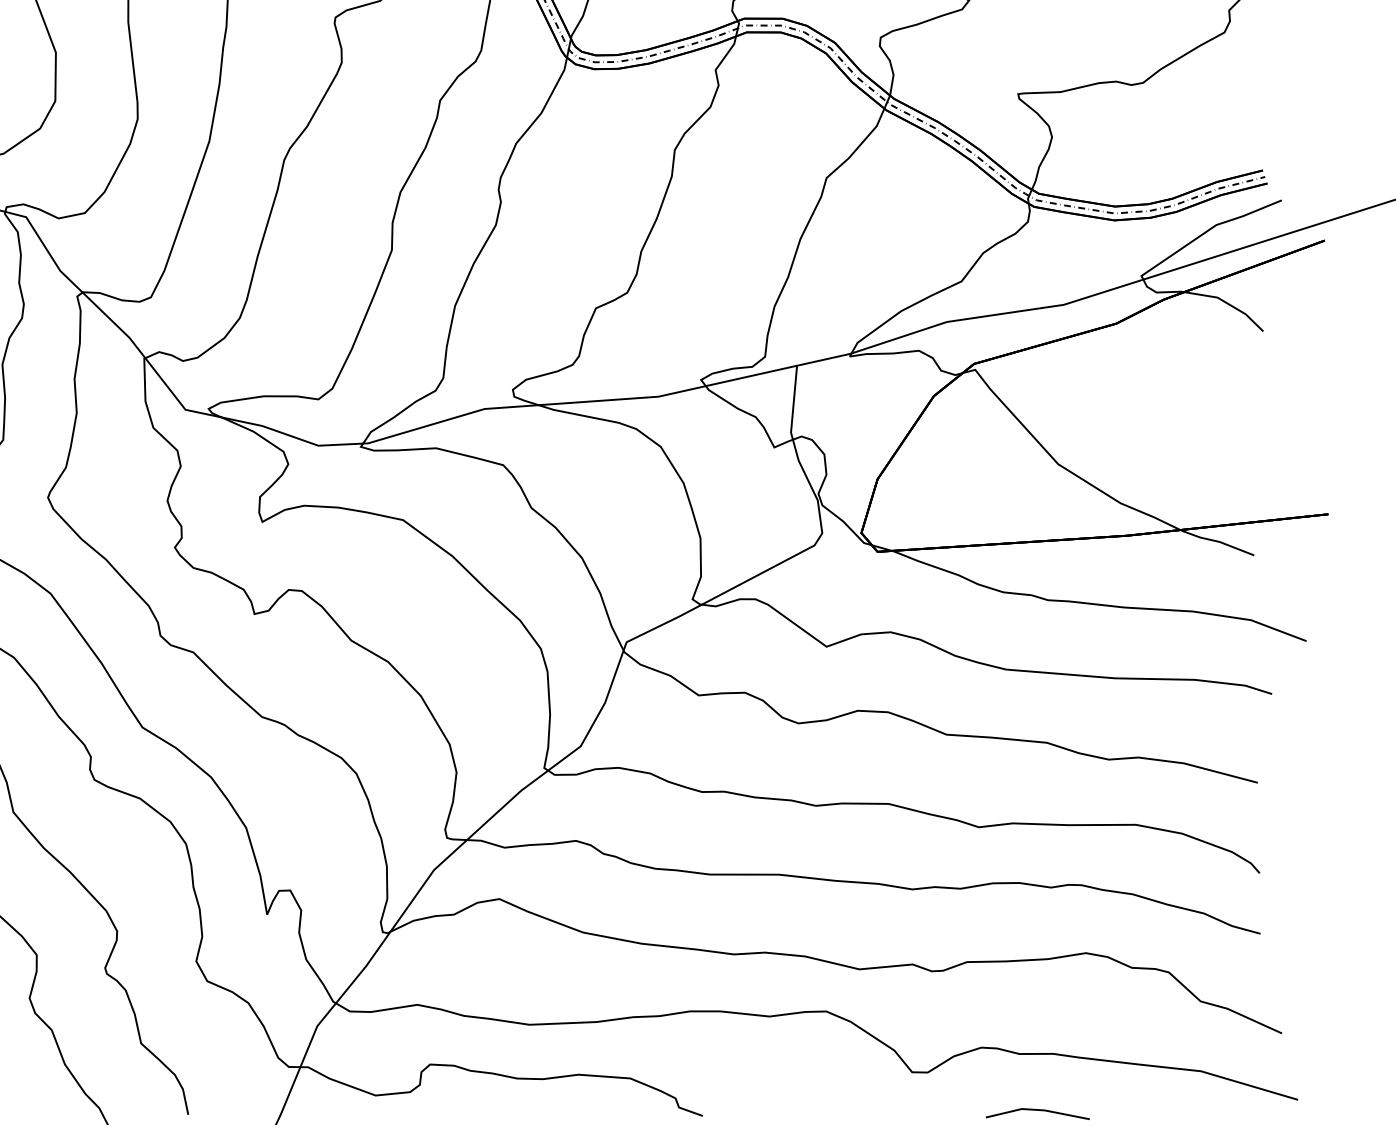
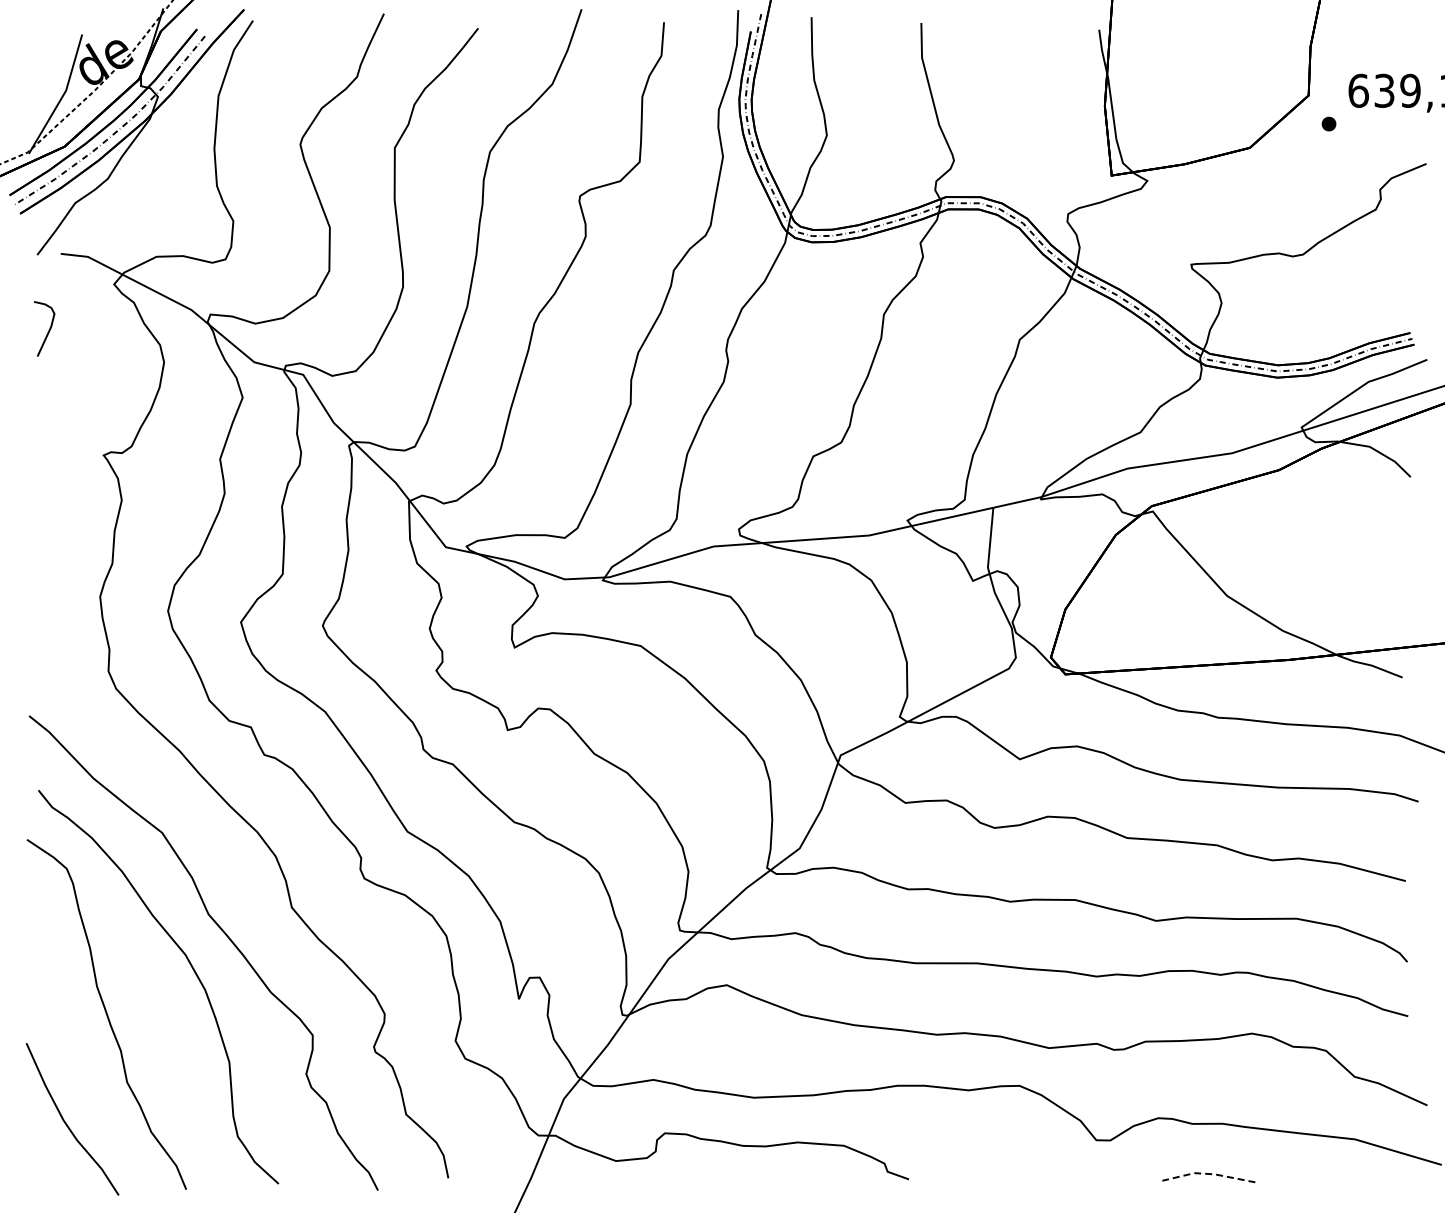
line: (1037, 1109) -> (1208, 1173), solid -> dashed

